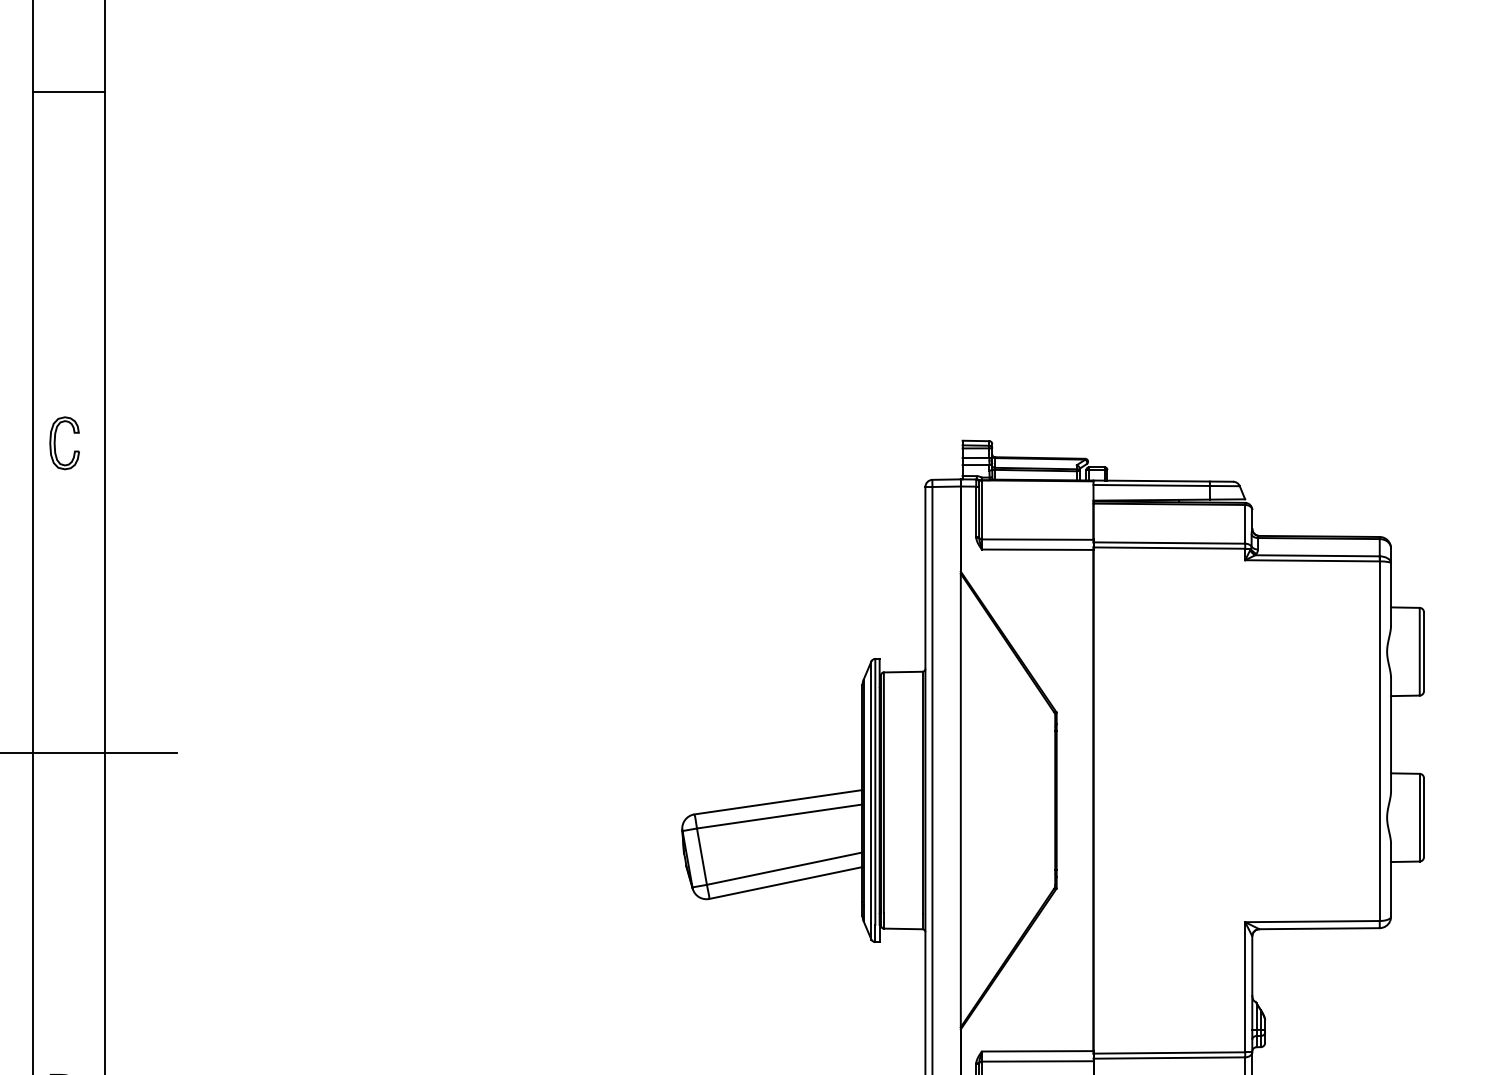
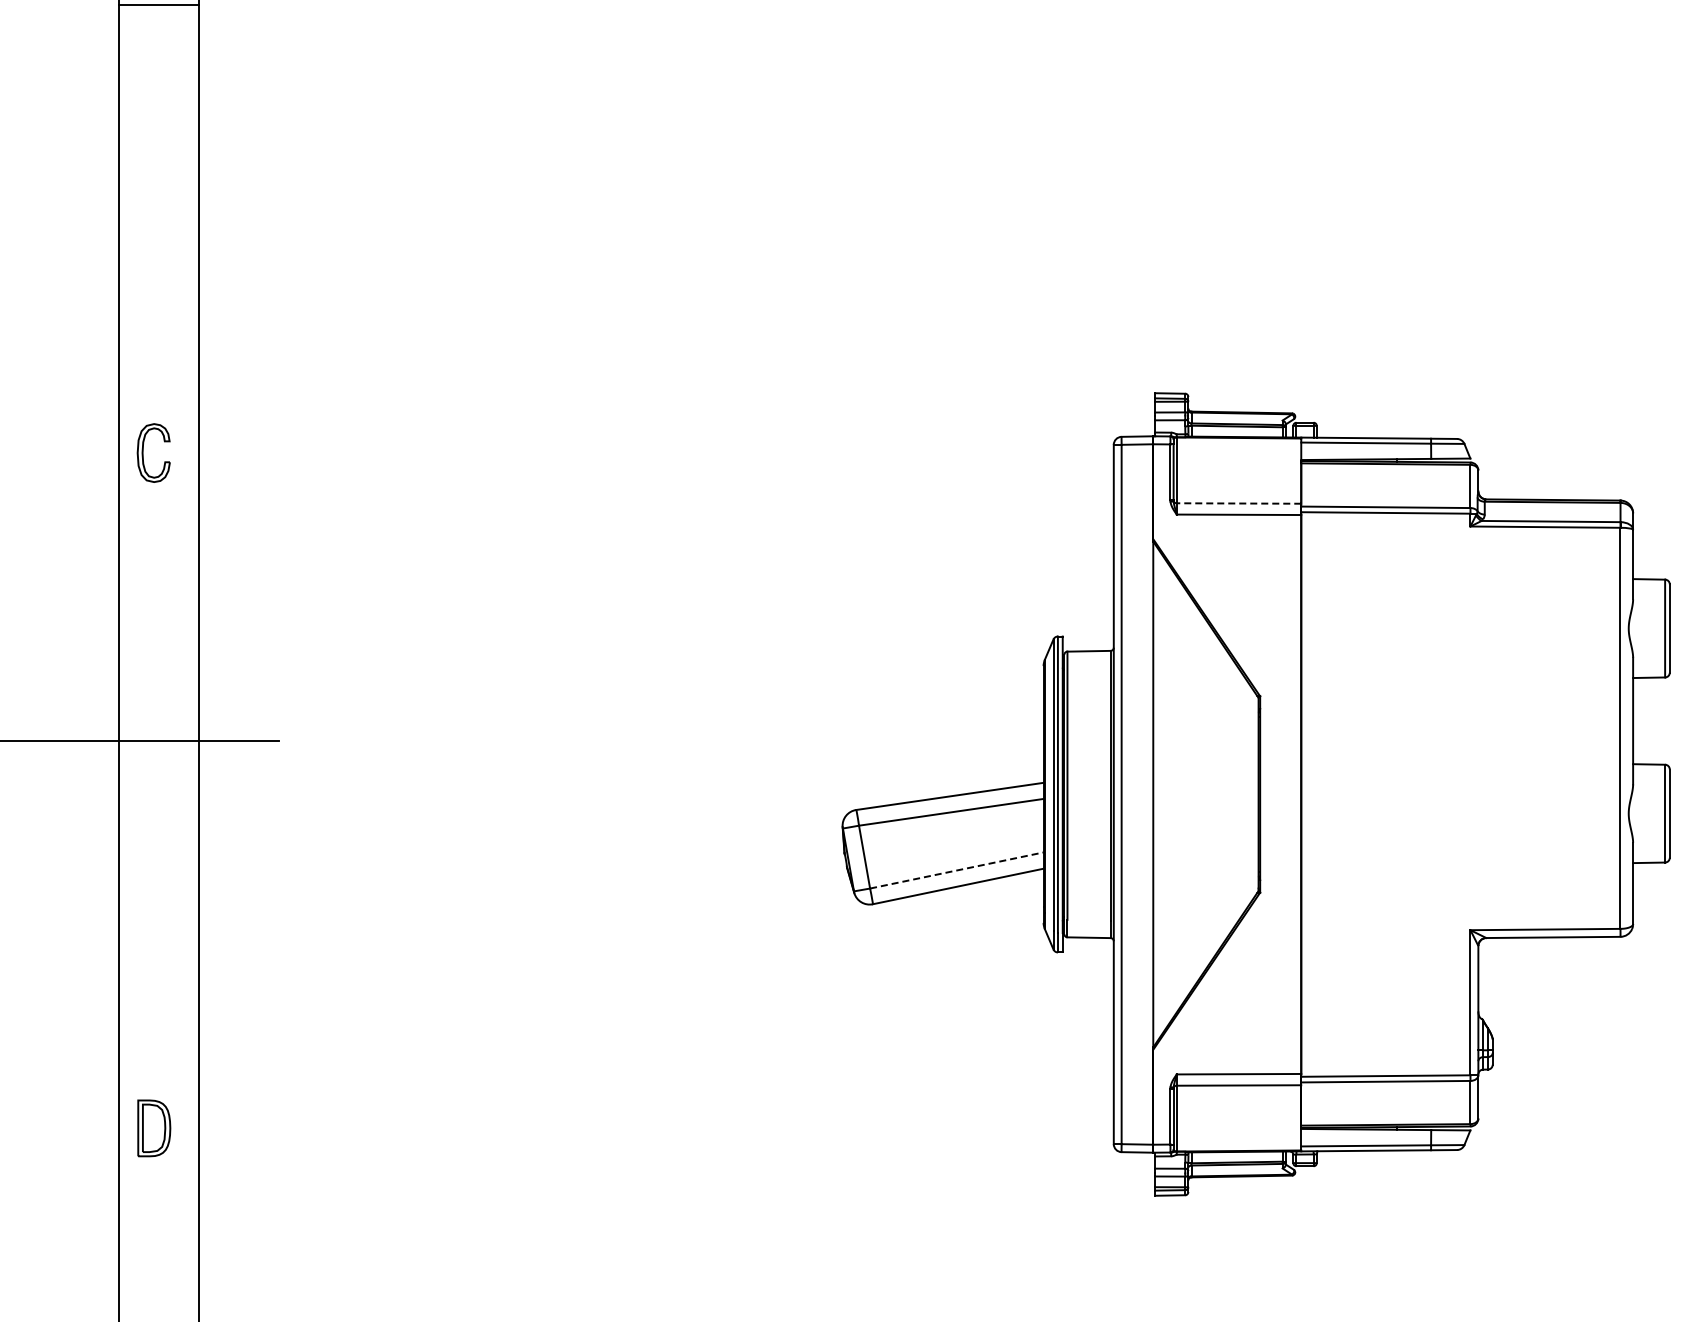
part: (55, 442) -> (143, 452), moved
line: (1037, 539) -> (1238, 503), solid -> dashed
line: (784, 868) -> (956, 870), solid -> dashed

